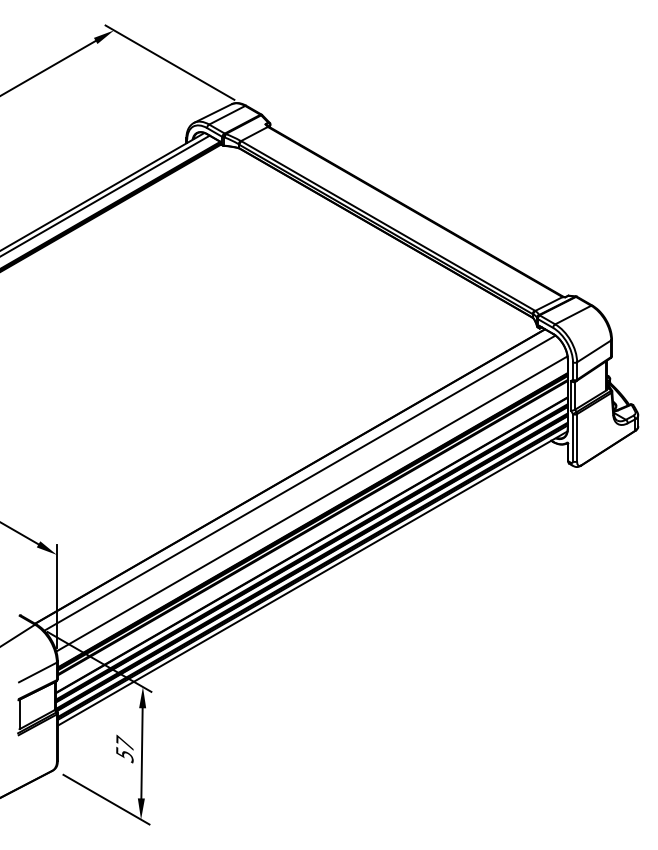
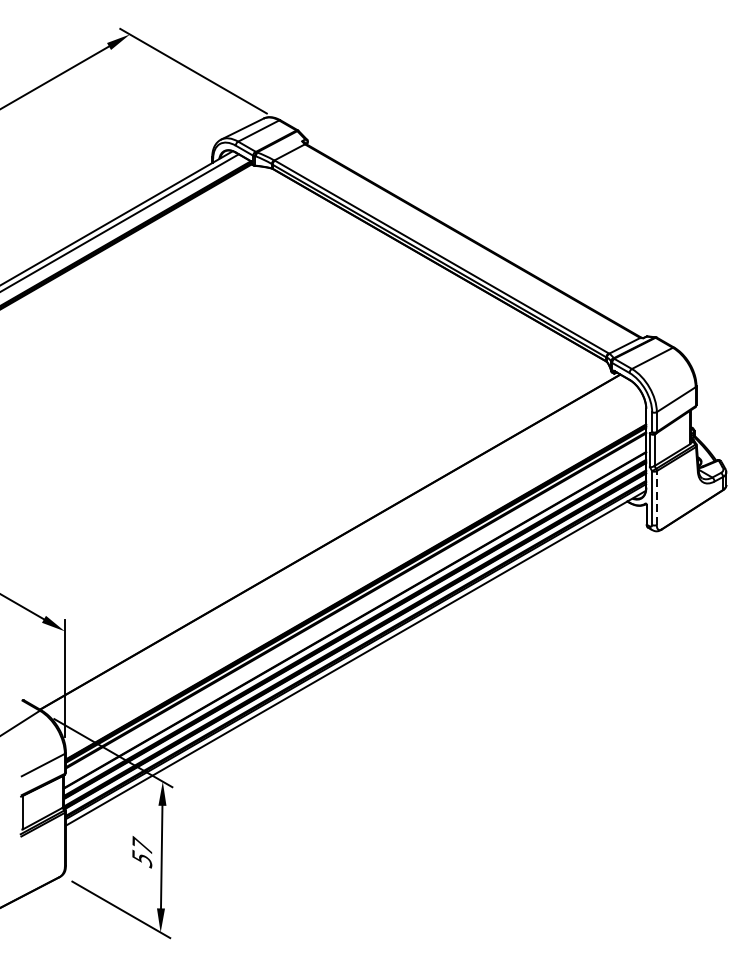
line: (577, 437) -> (657, 497), solid -> dashed
line: (299, 482) -> (340, 548), removed
line: (311, 503) -> (354, 572), removed

